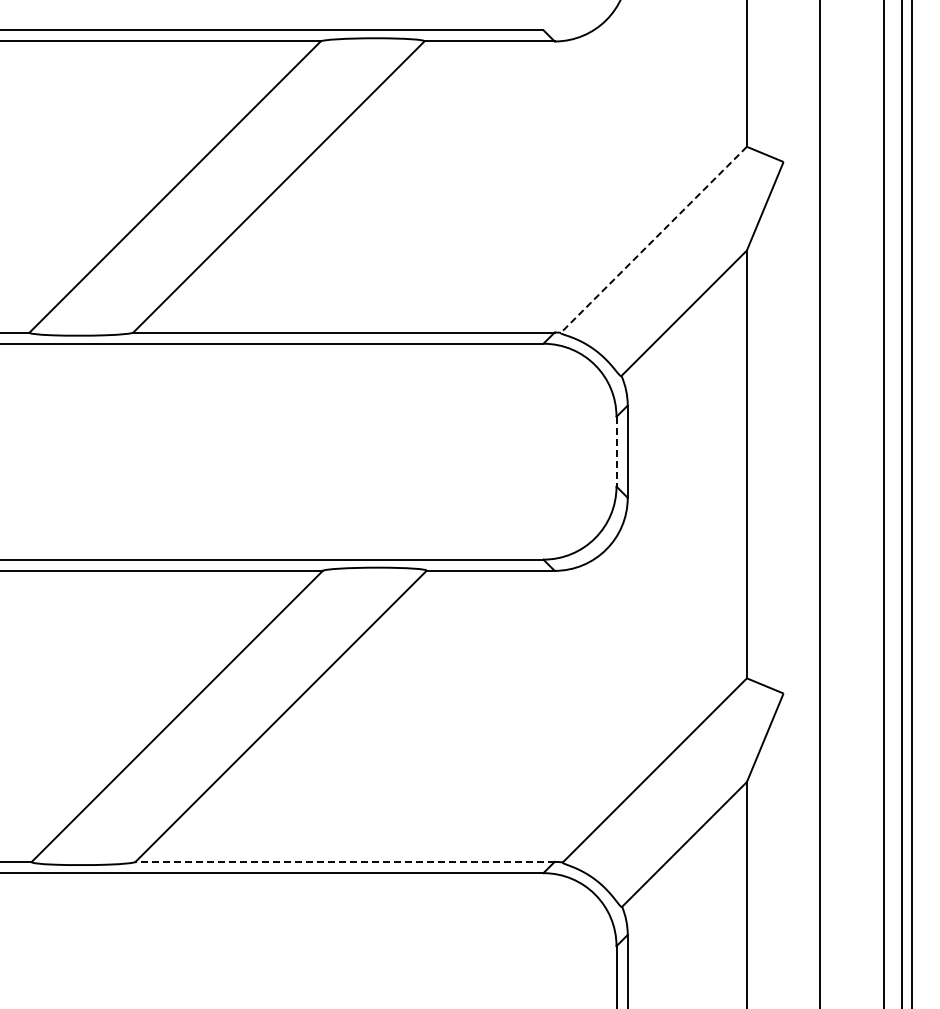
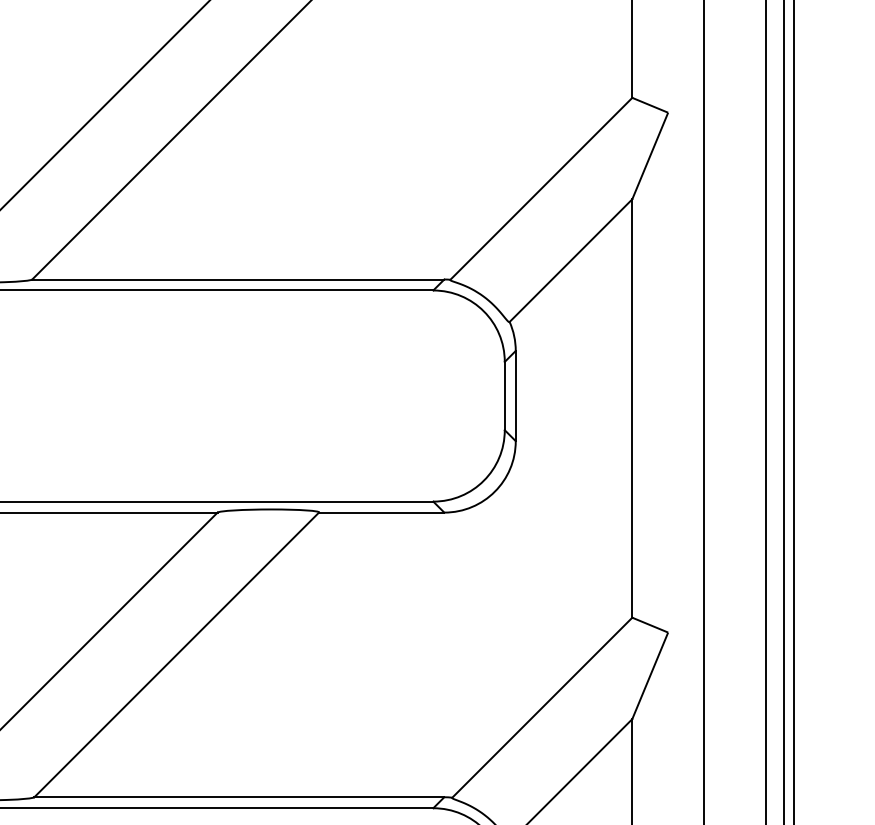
line: (653, 239) -> (540, 188), dashed -> solid
line: (616, 451) -> (504, 395), dashed -> solid
line: (345, 861) -> (239, 796), dashed -> solid

